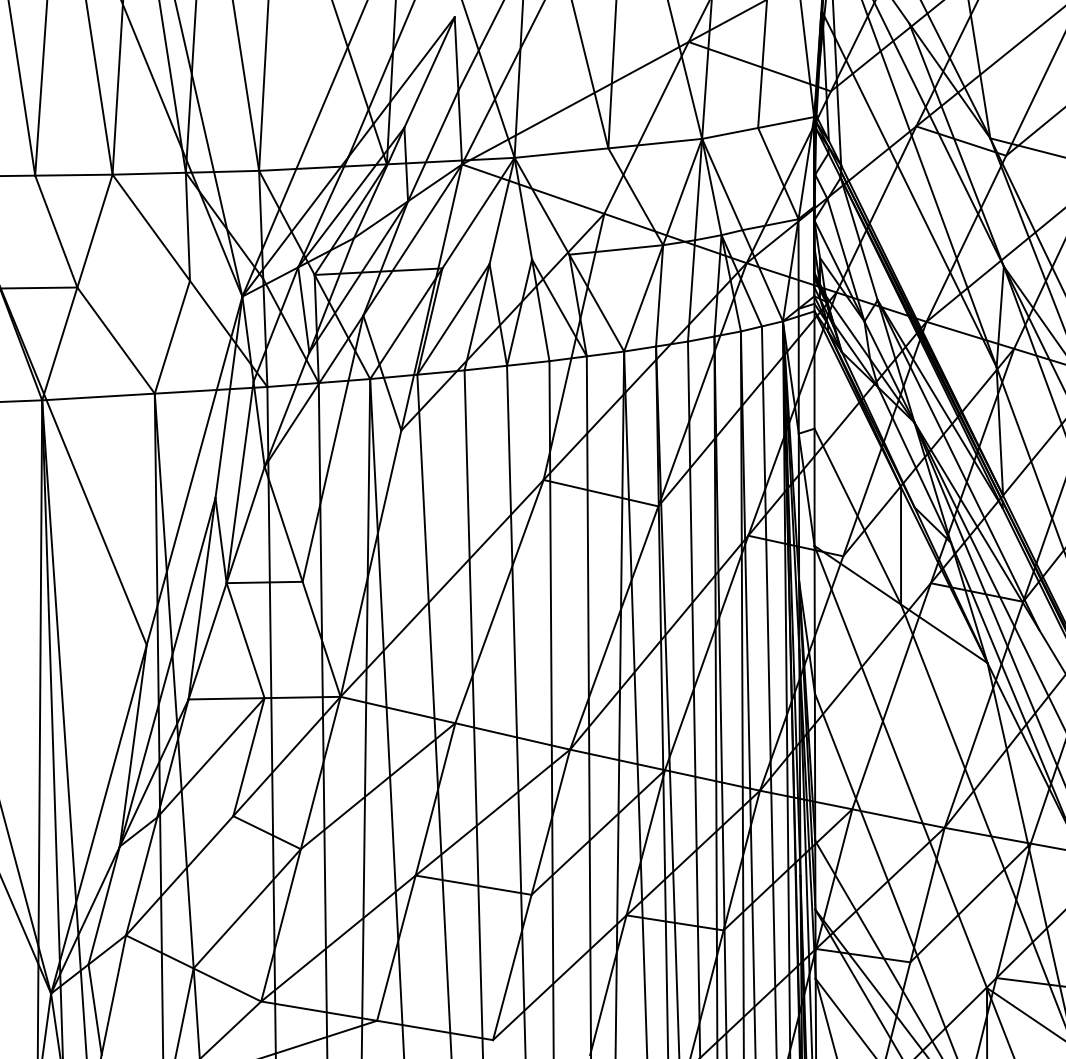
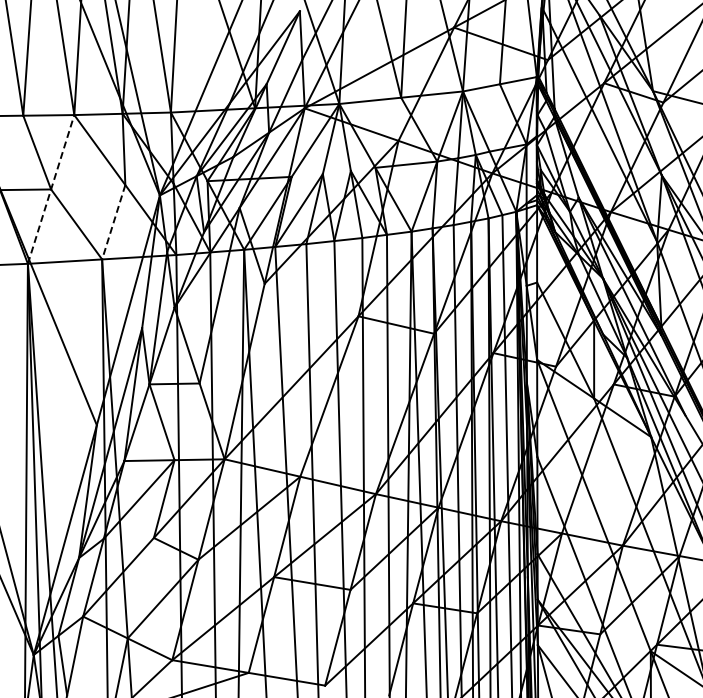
line: (77, 287) -> (51, 189), solid -> dashed
line: (172, 337) -> (113, 222), solid -> dashed

